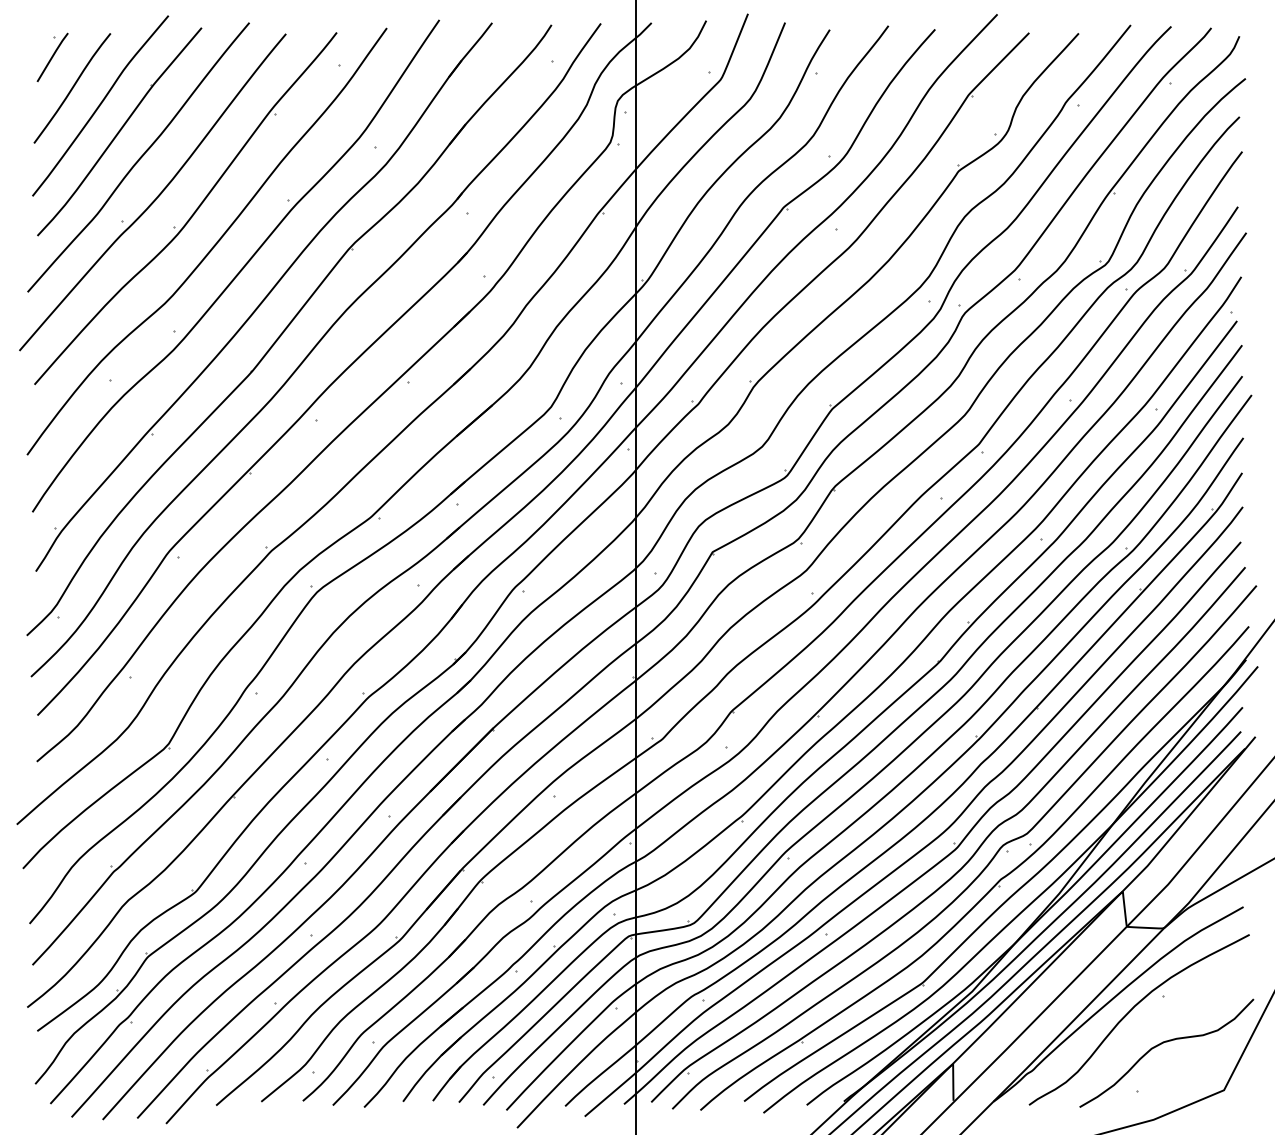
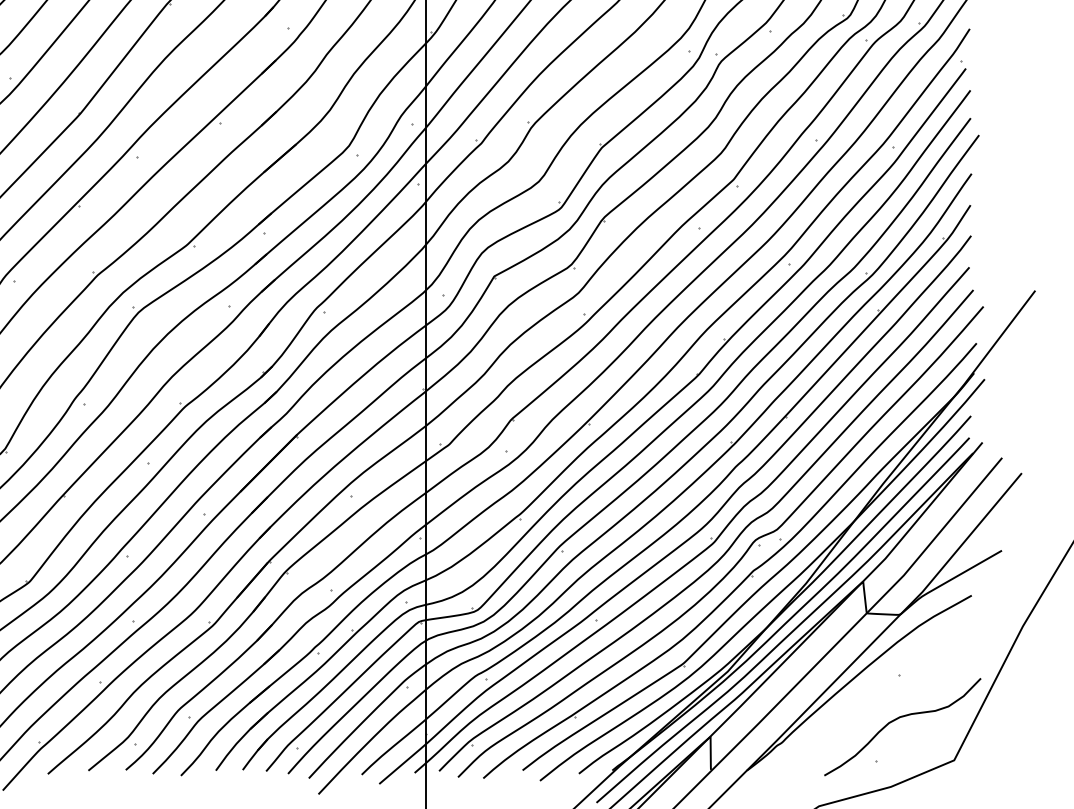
curve: (1130, 1012) -> (870, 690), removed

